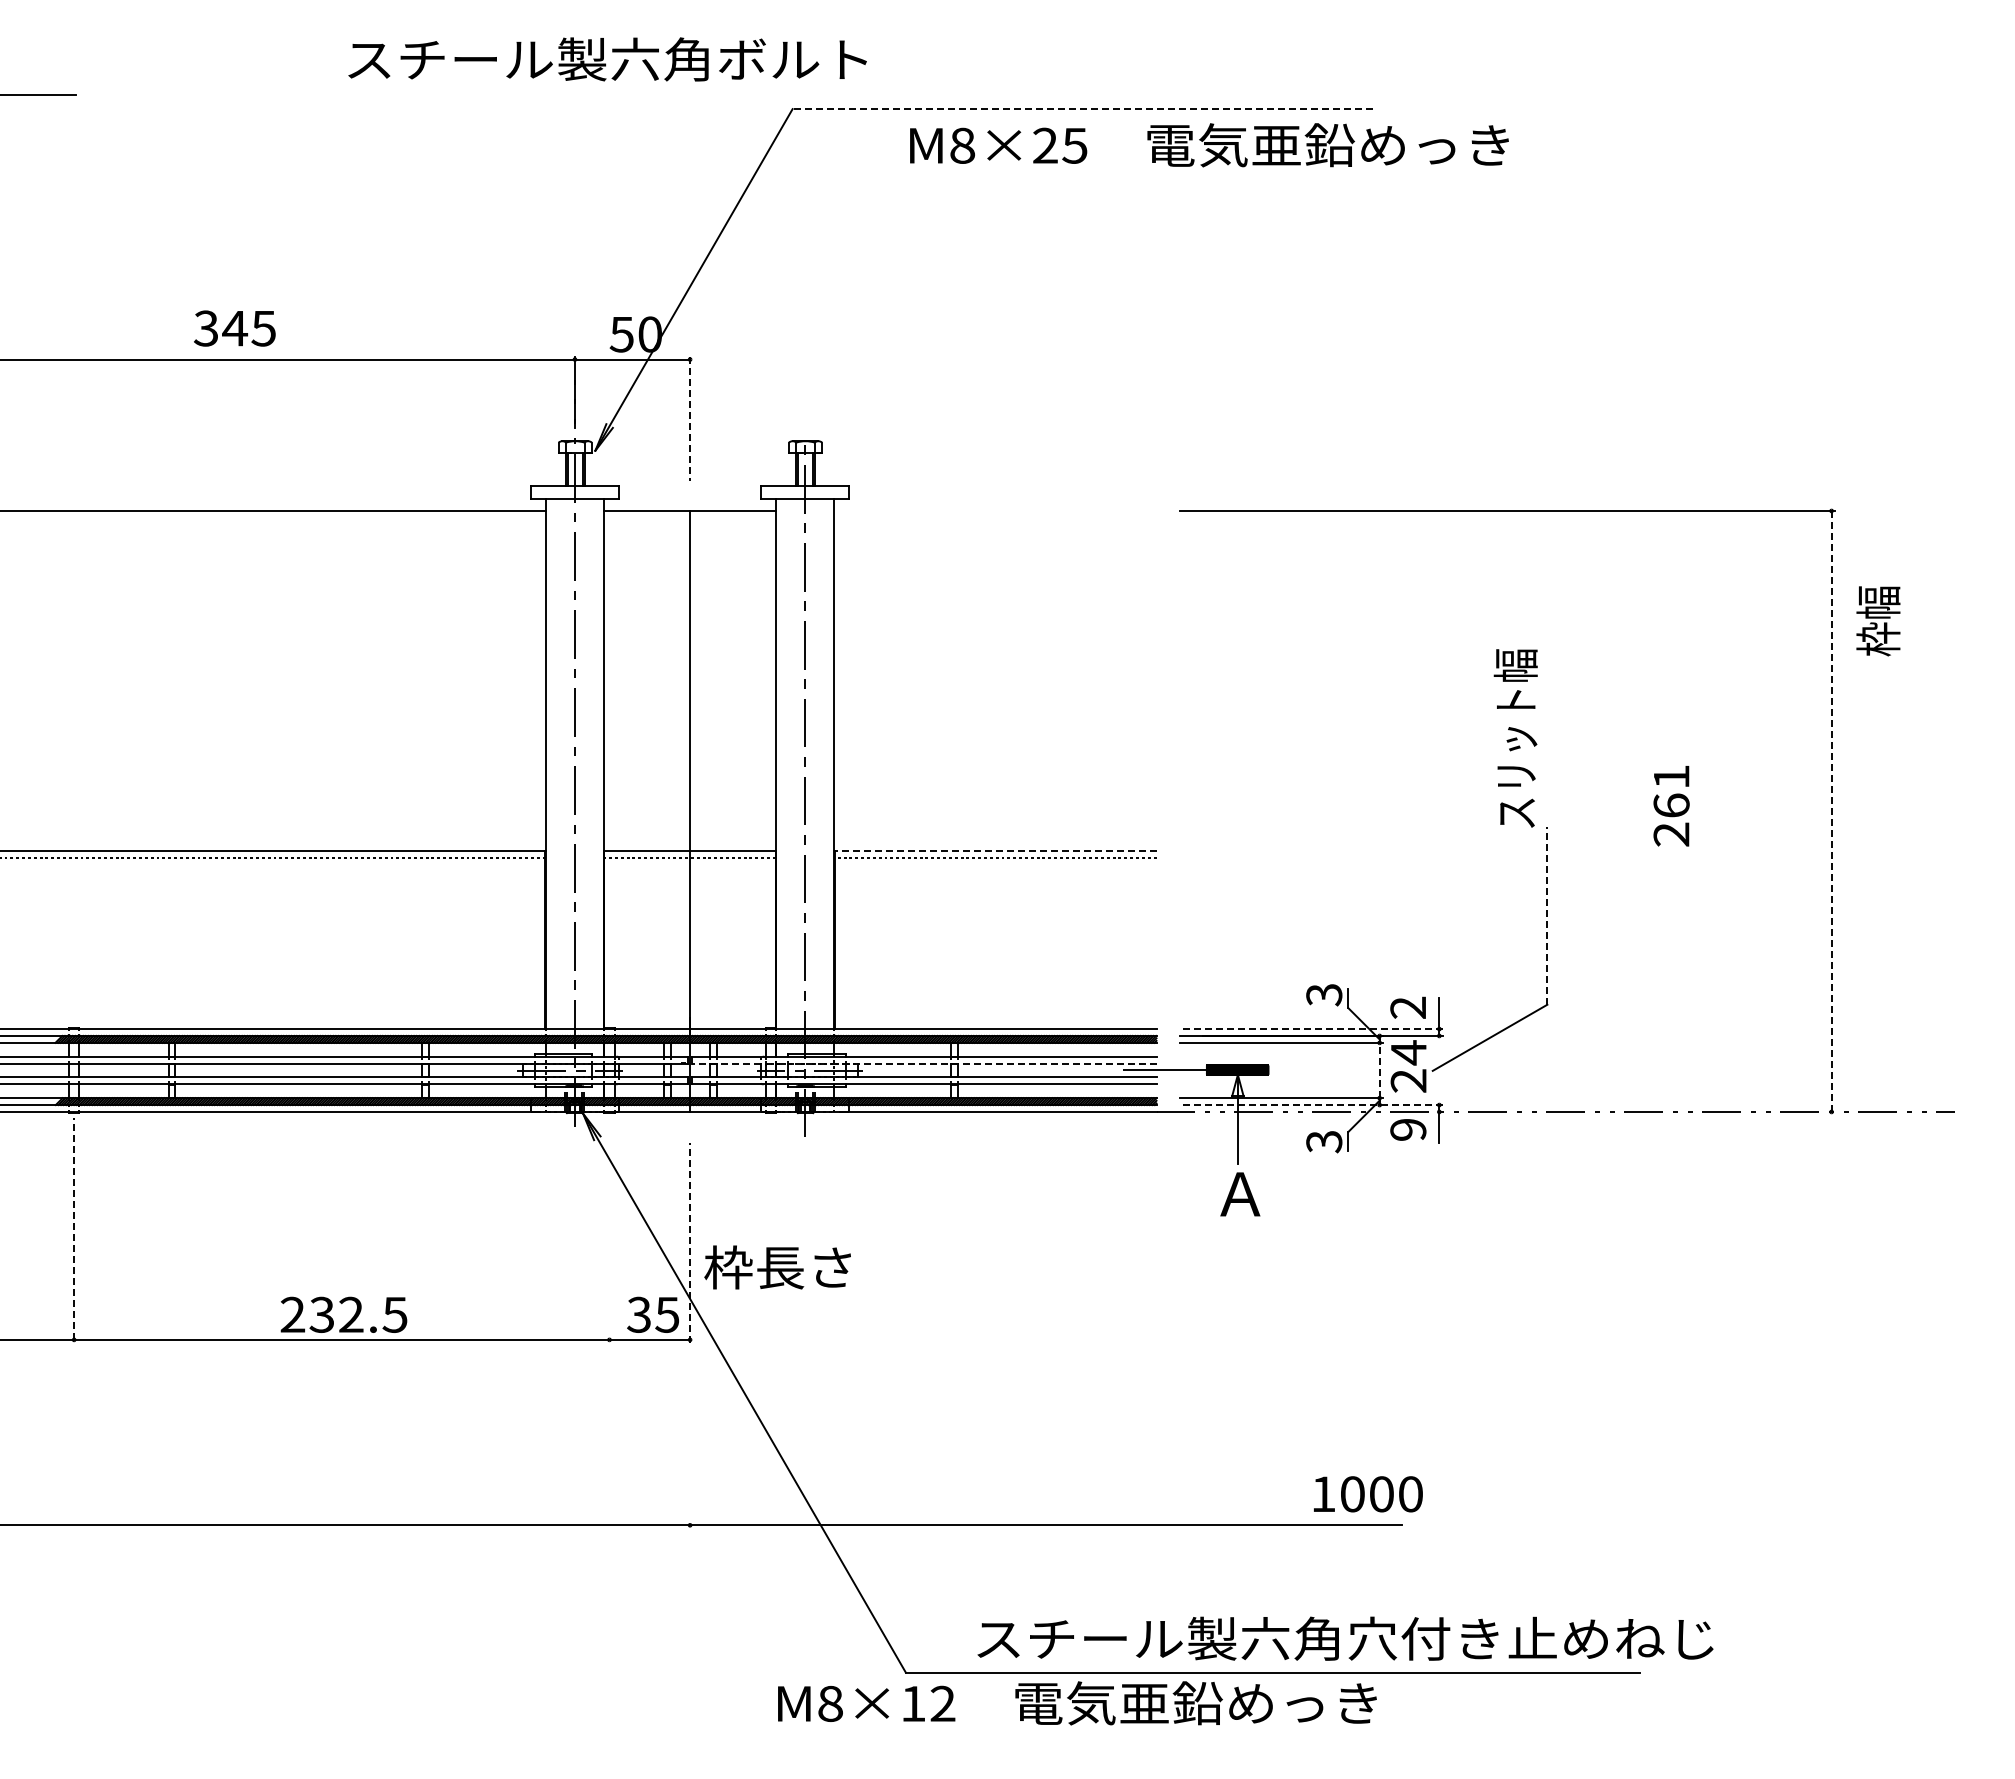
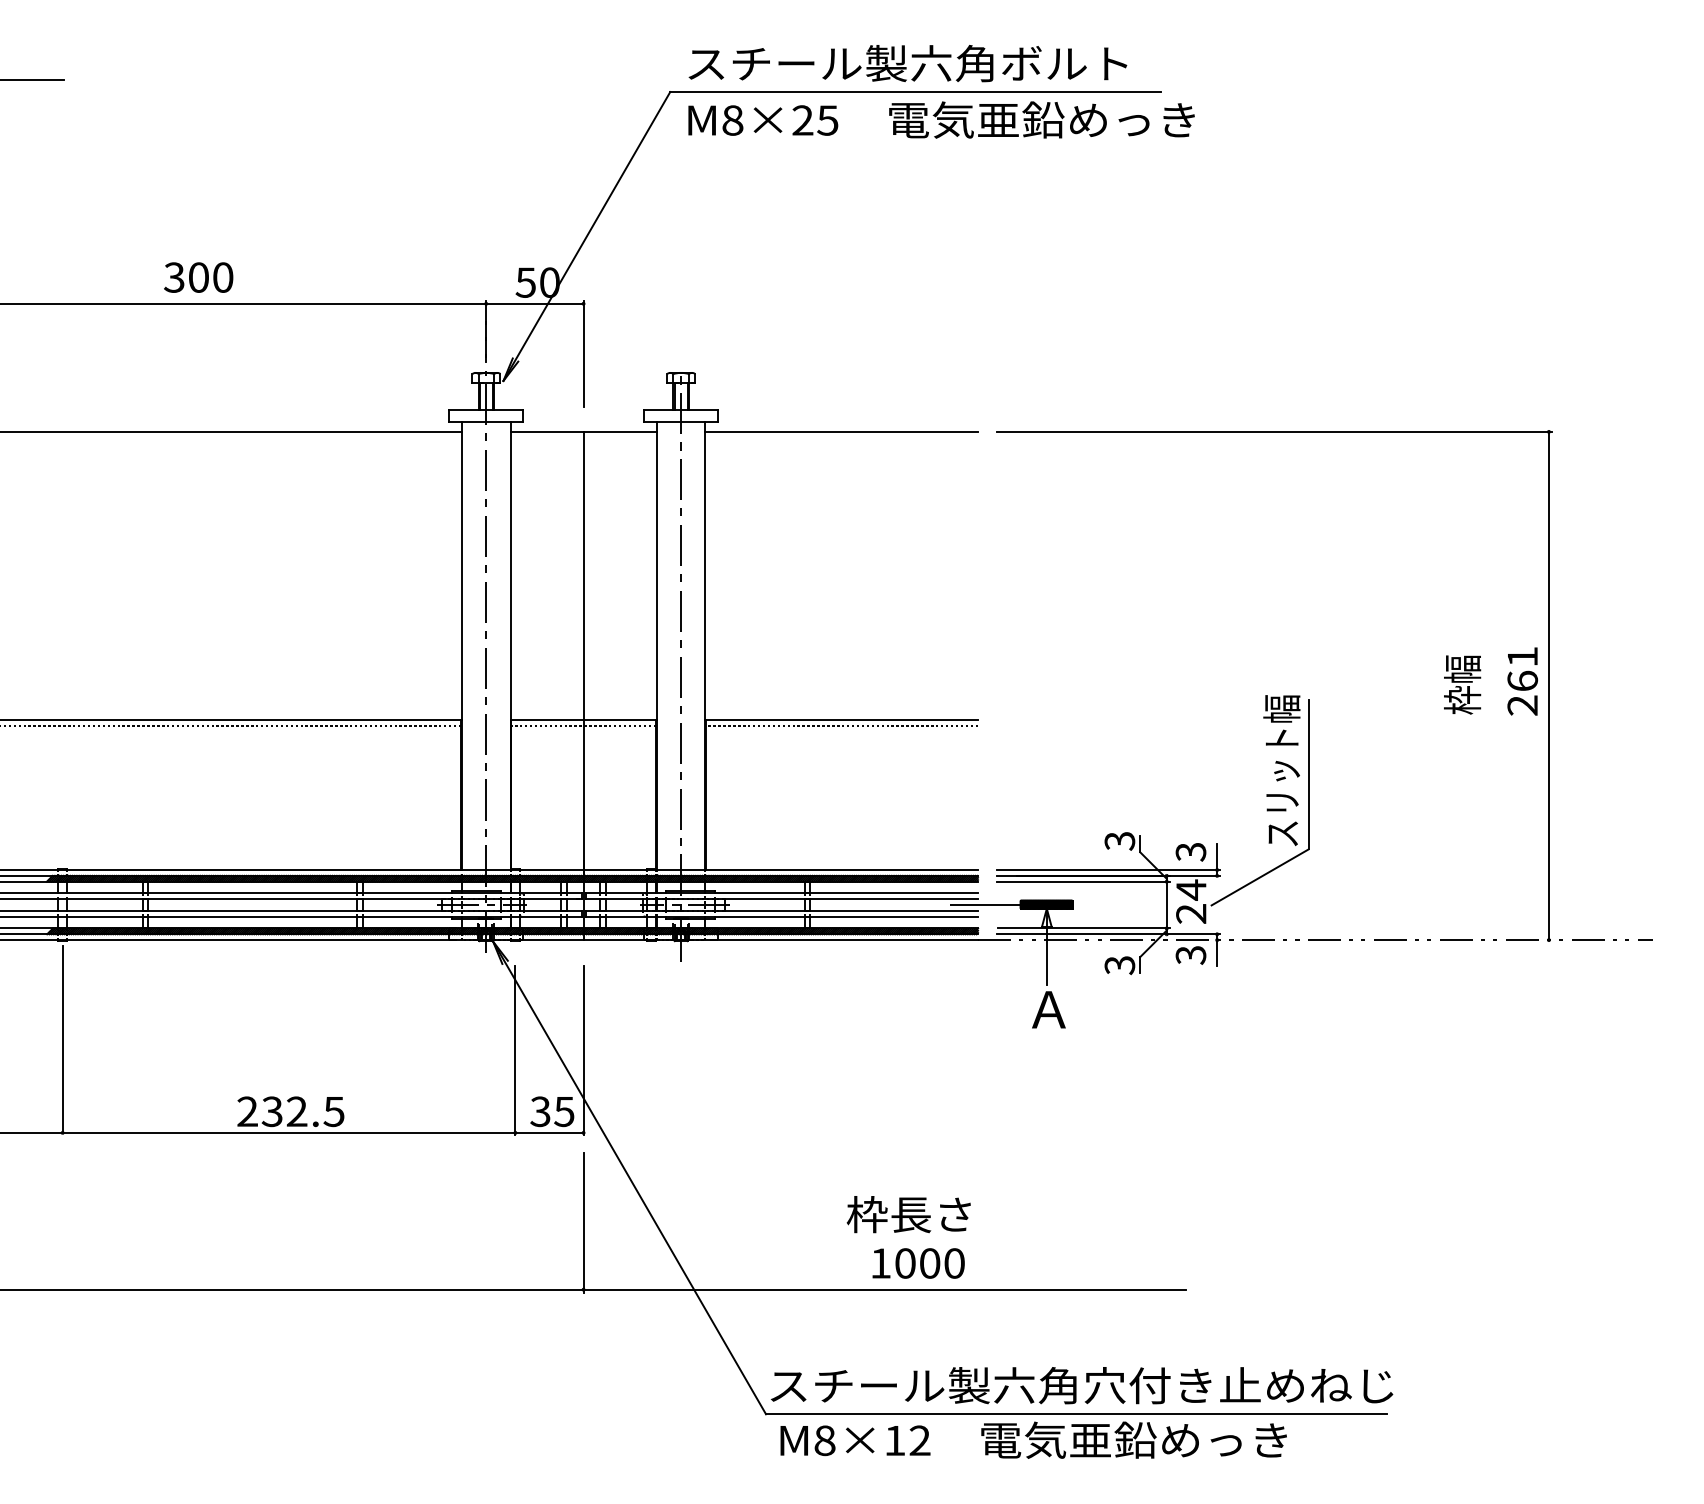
text: (607, 59) -> (907, 63), moved
line: (1082, 109) -> (915, 92), dashed -> solid
text: (1209, 145) -> (941, 120), moved
text: (248, 328) -> (210, 277), 345 -> 300
line: (690, 419) -> (583, 354), dashed -> solid
line: (995, 510) -> (841, 431), added
text: (1878, 621) -> (1462, 685), moved
text: (1515, 738) -> (1281, 770), moved
text: (1671, 806) -> (1522, 681), moved
line: (1831, 810) -> (1548, 685), dashed -> solid
line: (994, 851) -> (841, 719), dashed -> solid
line: (1547, 916) -> (1308, 774), dashed -> solid
text: (1408, 1007) -> (1191, 851), 2 -> 3
line: (1311, 1029) -> (1109, 870), dashed -> solid
line: (923, 1063) -> (780, 899), dashed -> solid
line: (1379, 1070) -> (1166, 905), dashed -> solid
line: (1311, 1105) -> (1109, 934), dashed -> solid
text: (1408, 1130) -> (1191, 955), 9 -> 3
line: (74, 1229) -> (62, 1039), dashed -> solid
line: (609, 1242) -> (515, 1050), added
line: (690, 1242) -> (583, 1050), dashed -> solid
text: (777, 1267) -> (908, 1214), moved
line: (690, 1445) -> (583, 1222), added
text: (1368, 1494) -> (918, 1263), moved
text: (1345, 1638) -> (1082, 1385), moved
text: (1077, 1703) -> (1033, 1440), moved

